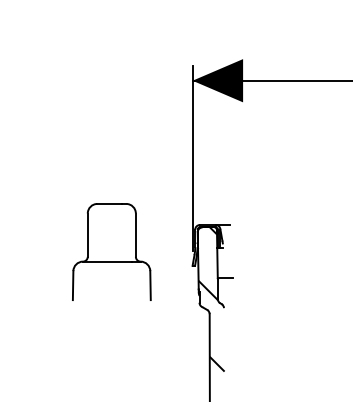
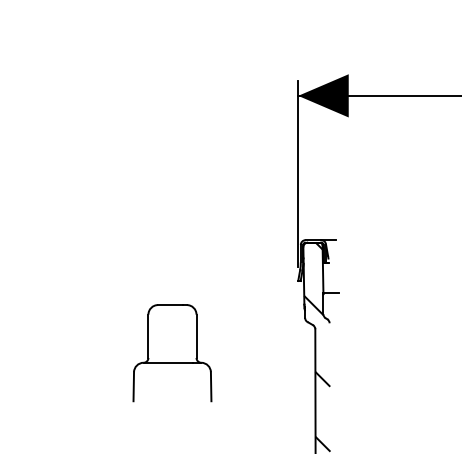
part: (111, 252) -> (172, 353), moved

